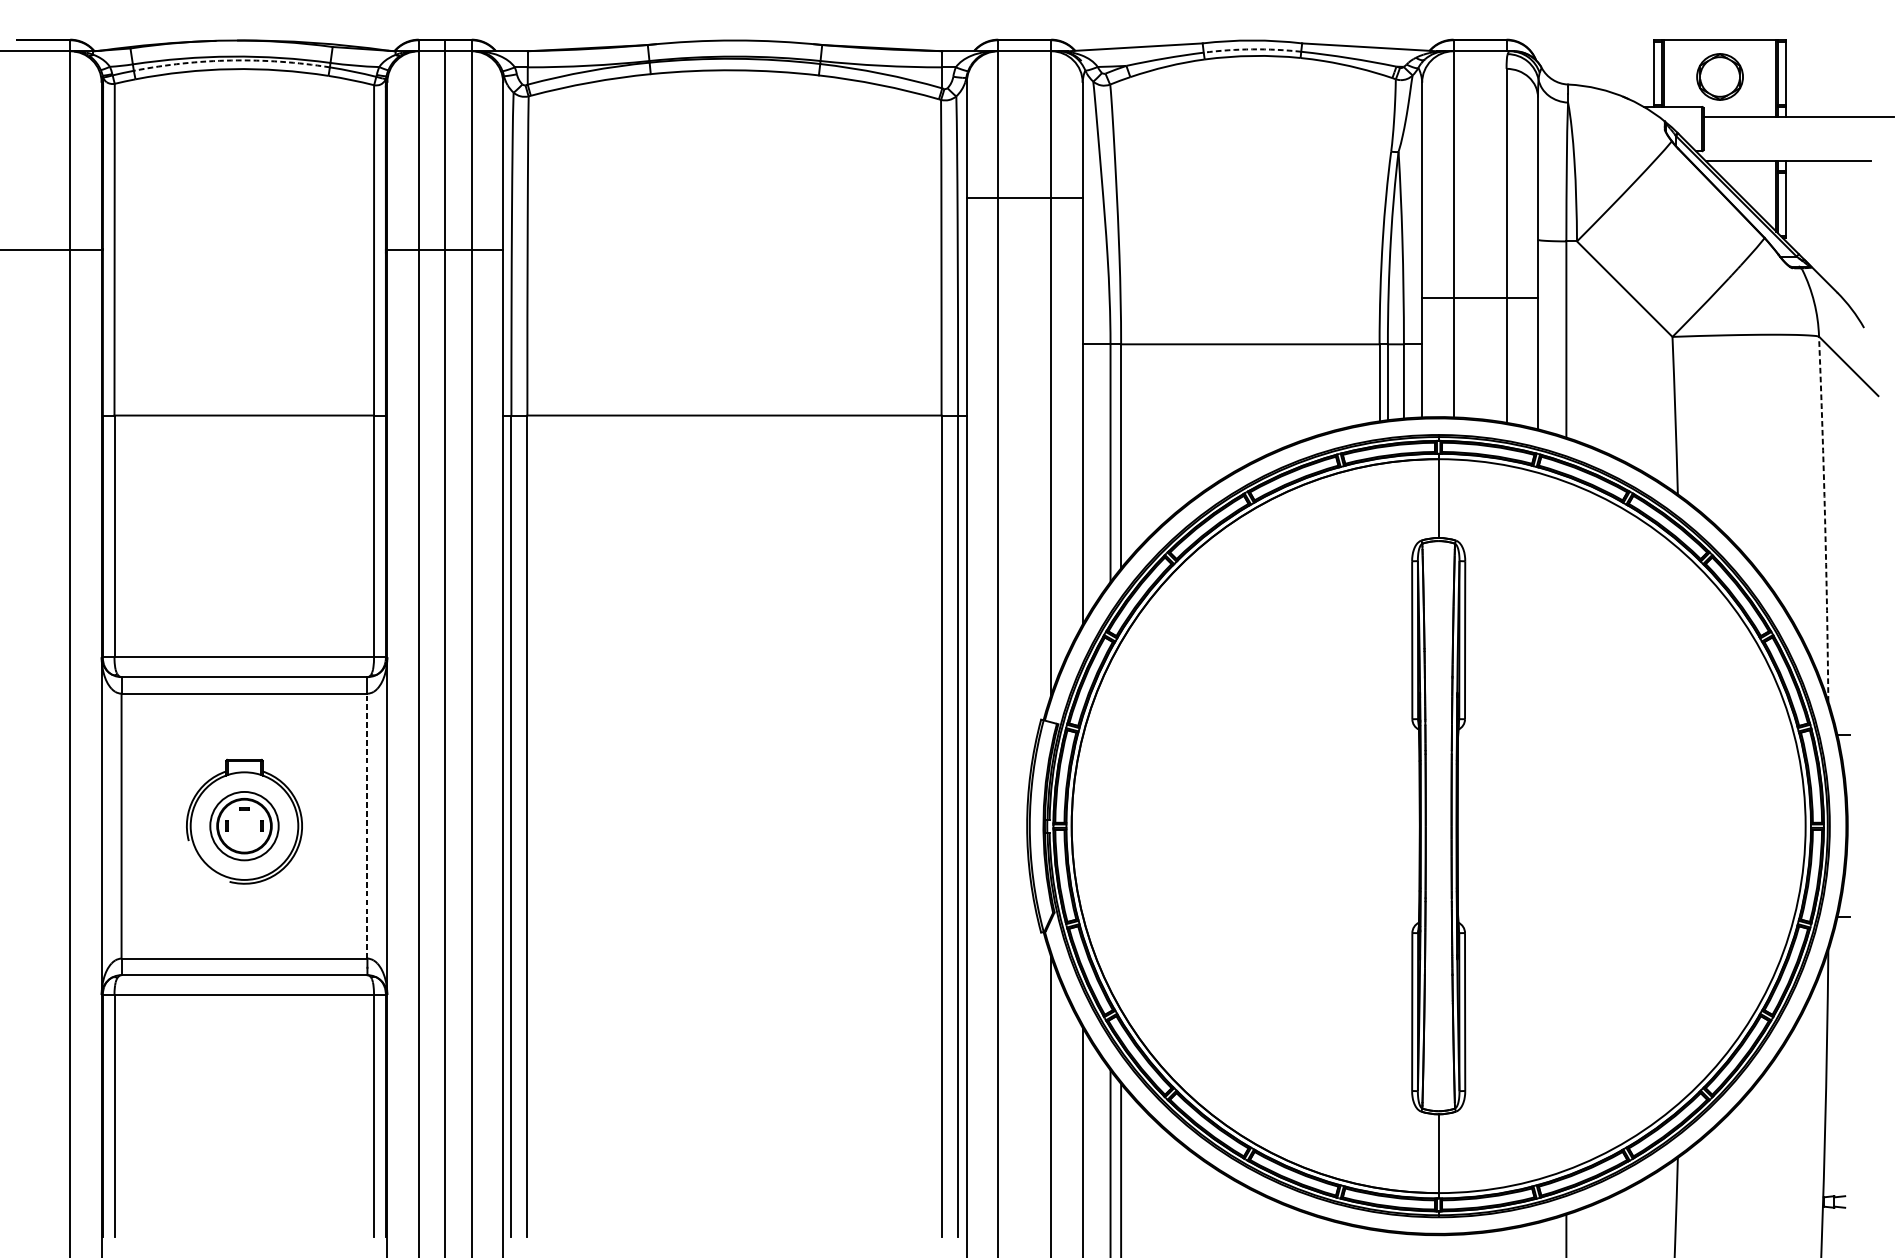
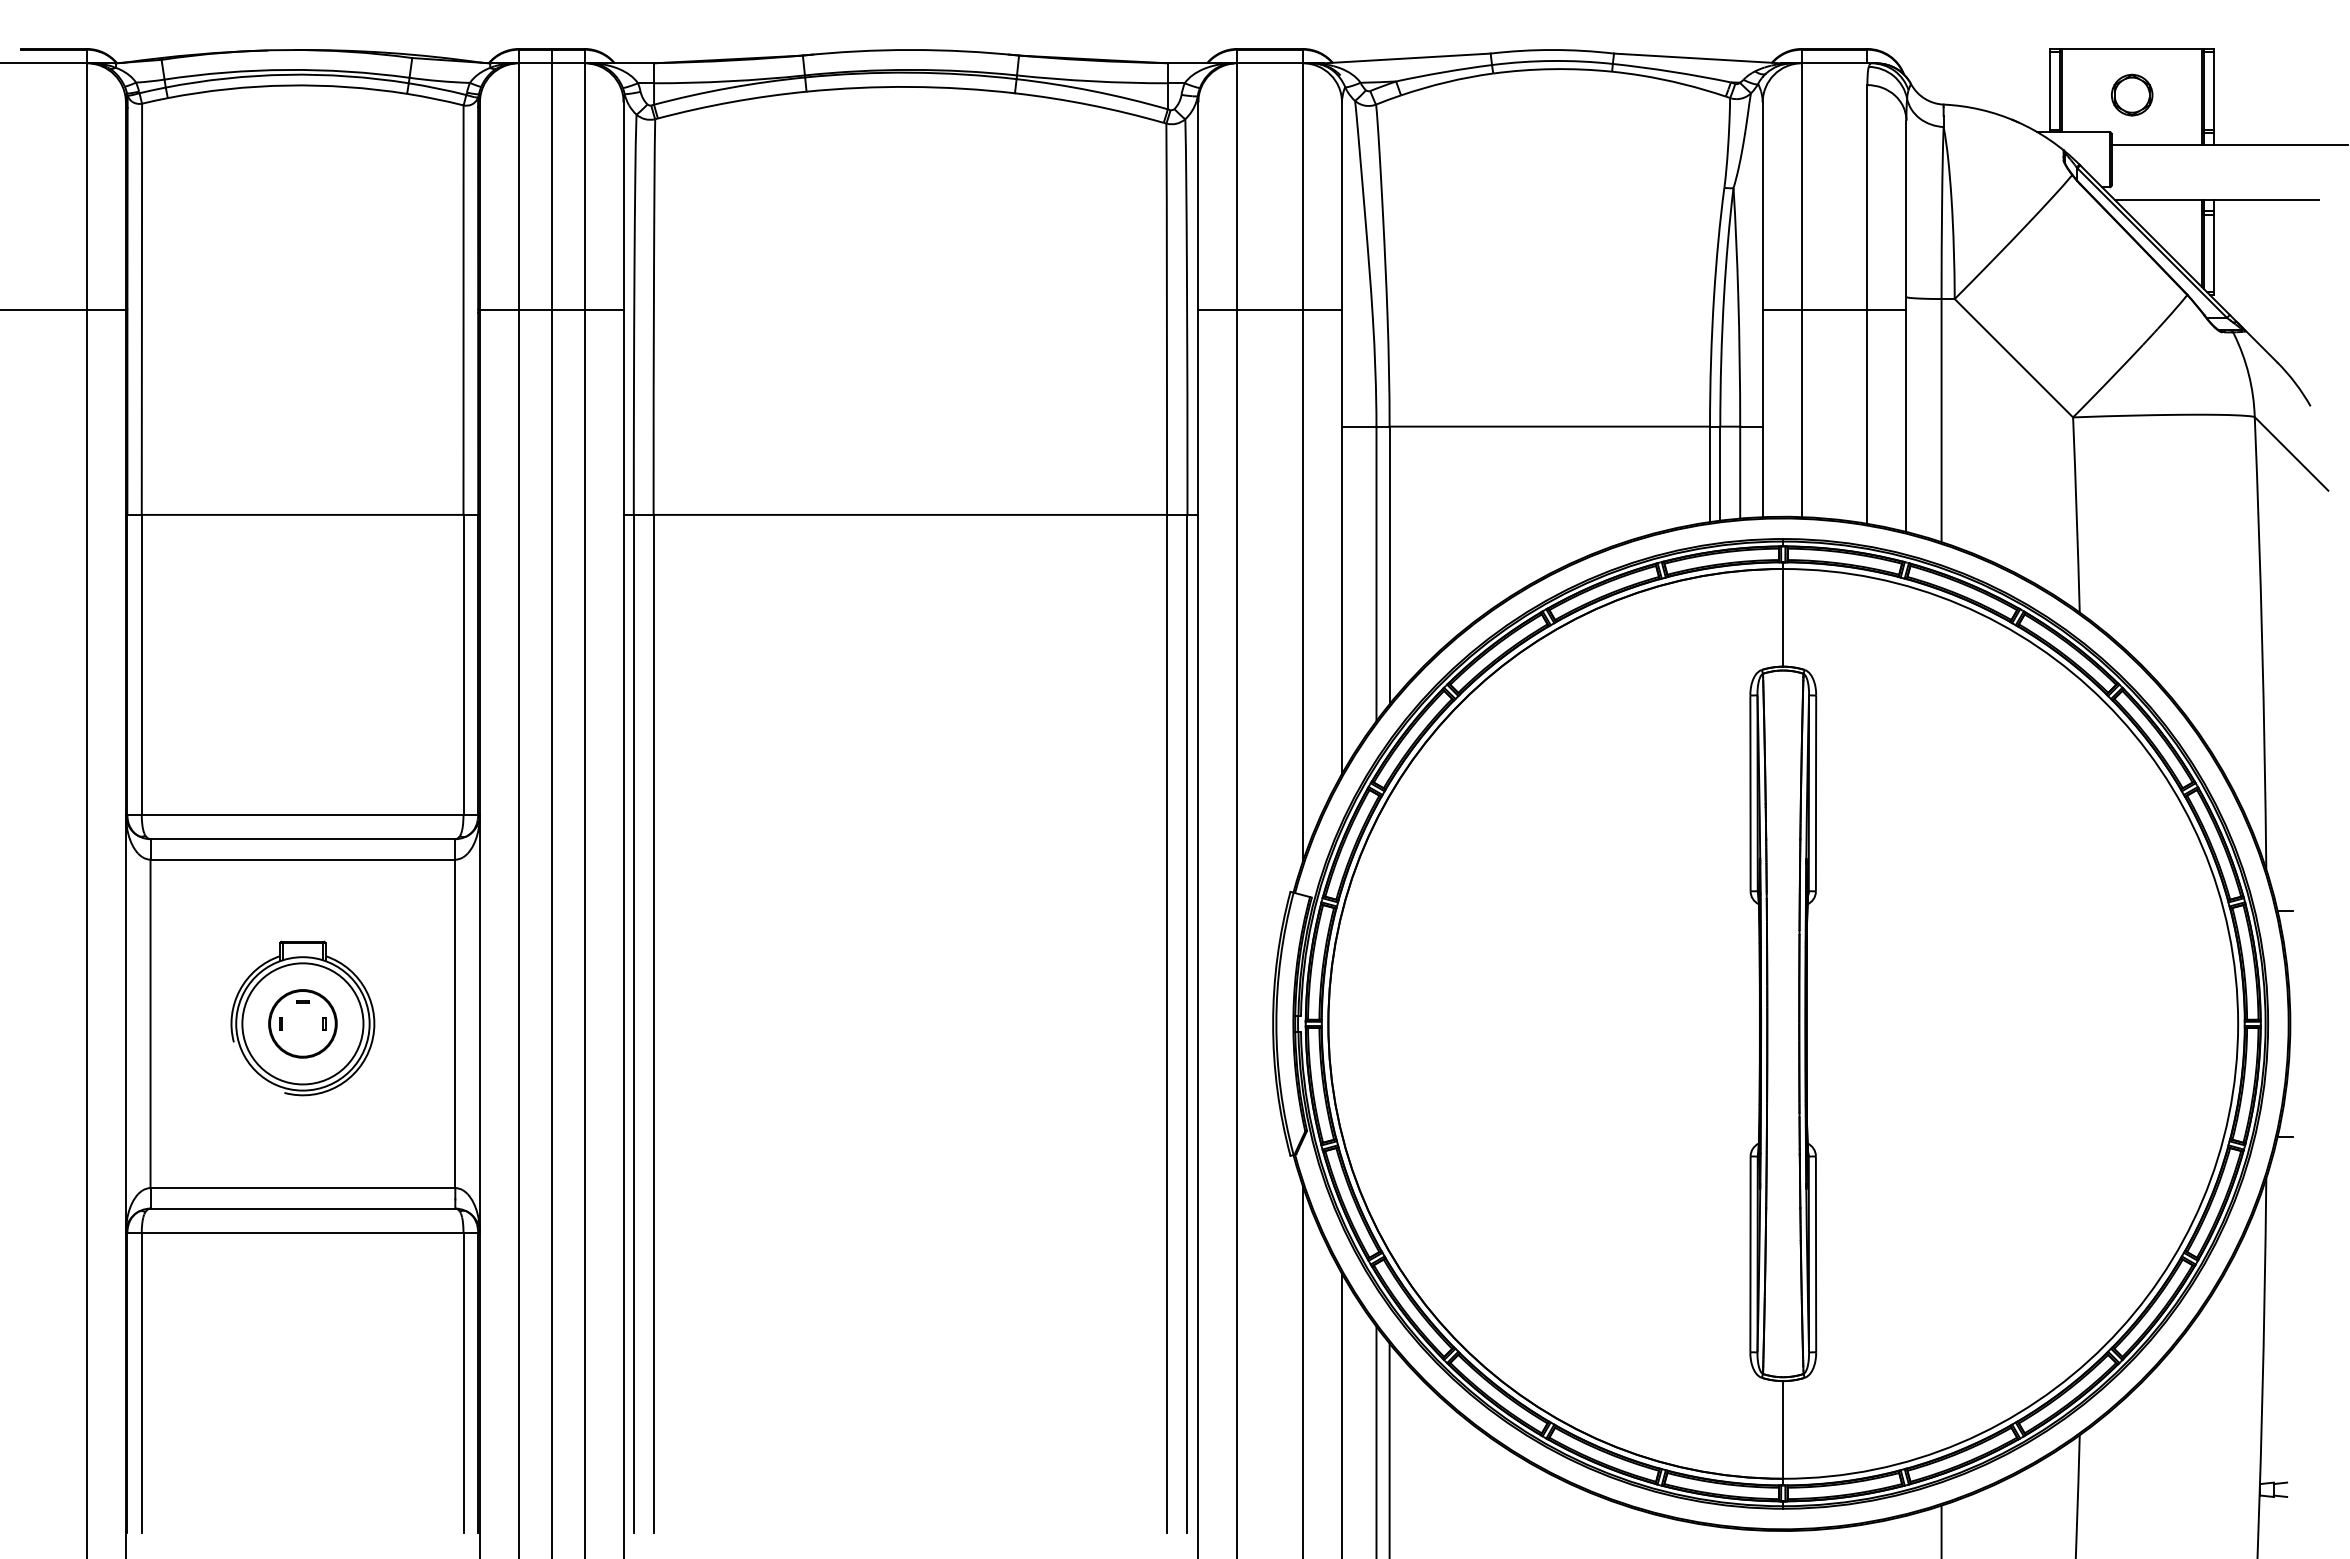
arc: (1252, 48) -> (1552, 60), dashed -> solid
arc: (232, 60) -> (287, 74), dashed -> solid
part: (1720, 76) -> (2132, 94), size x0.71
line: (1024, 198) -> (1269, 309), moved
line: (1480, 298) -> (1834, 309), moved
arc: (1825, 519) -> (2262, 643), dashed -> solid
circle: (244, 825) -> (302, 1023), size x1.43
line: (367, 825) -> (455, 1023), dashed -> solid

